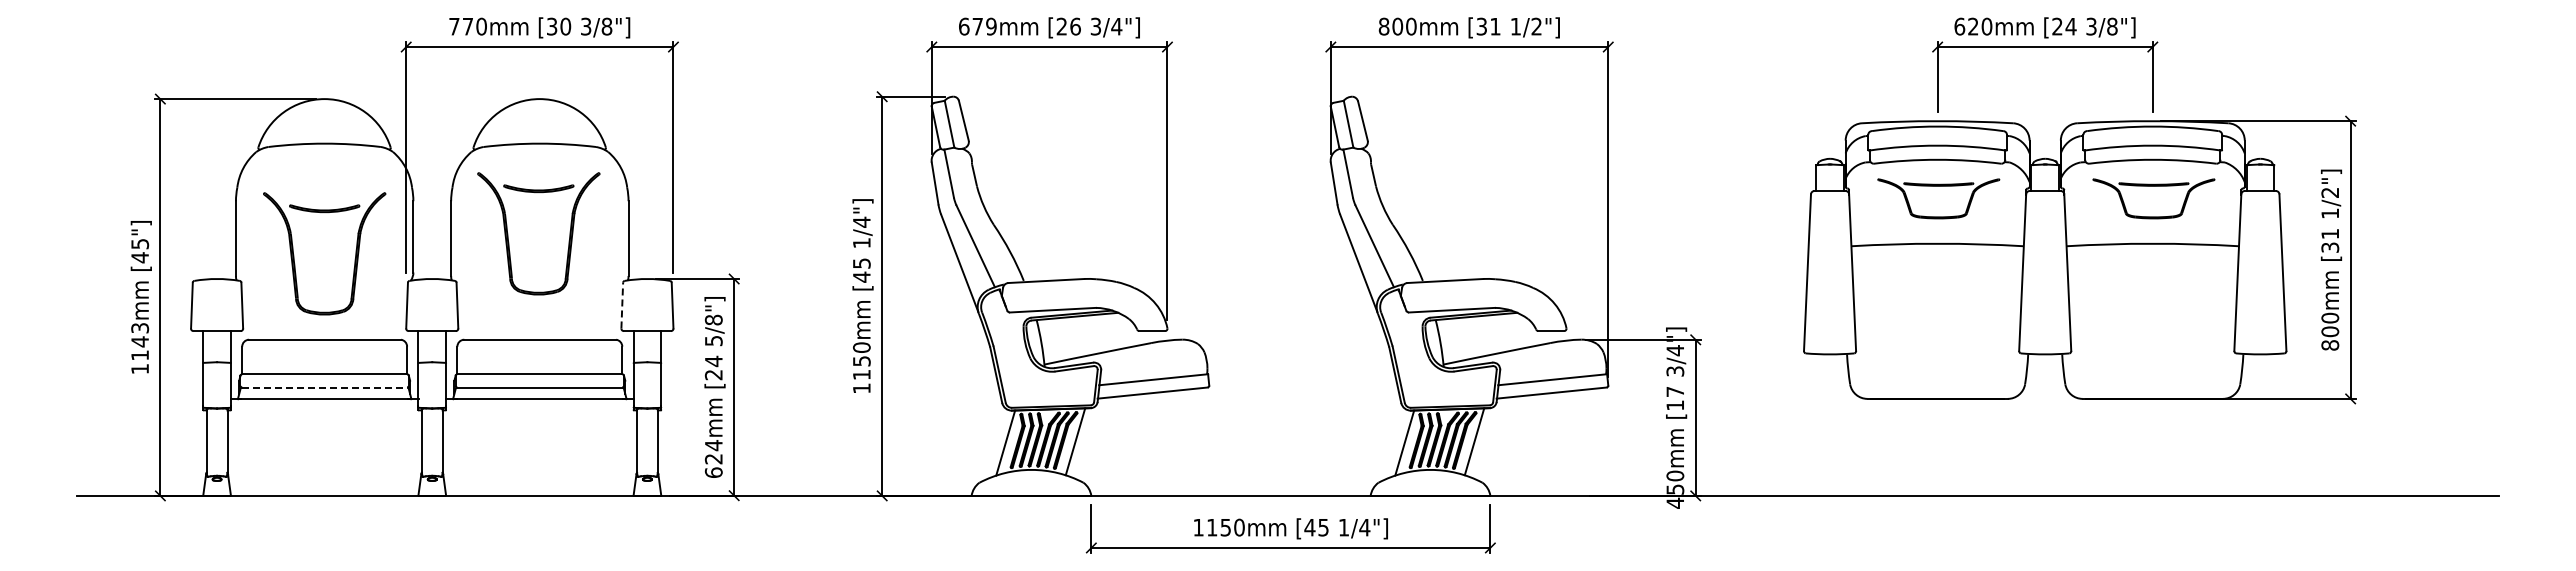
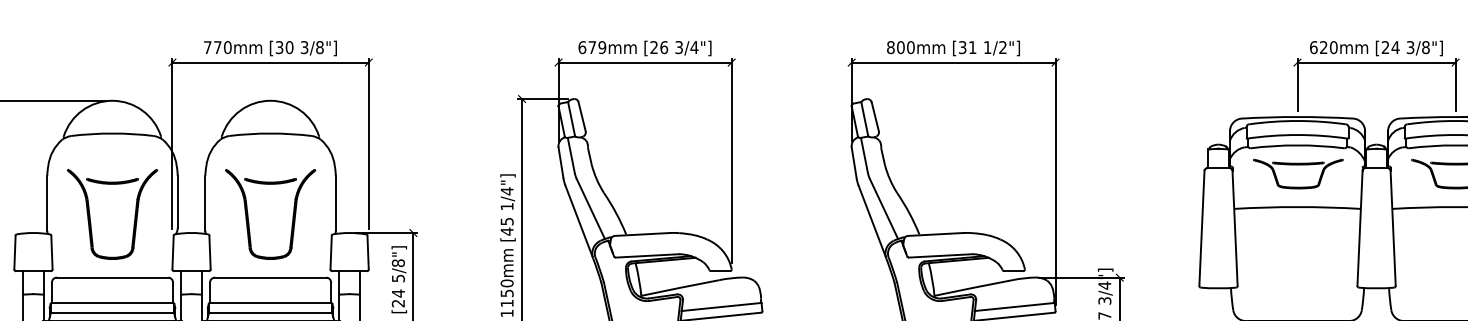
part: (508, 233) -> (248, 214), moved
line: (622, 305) -> (331, 252), dashed -> solid
line: (325, 387) -> (113, 312), dashed -> solid

